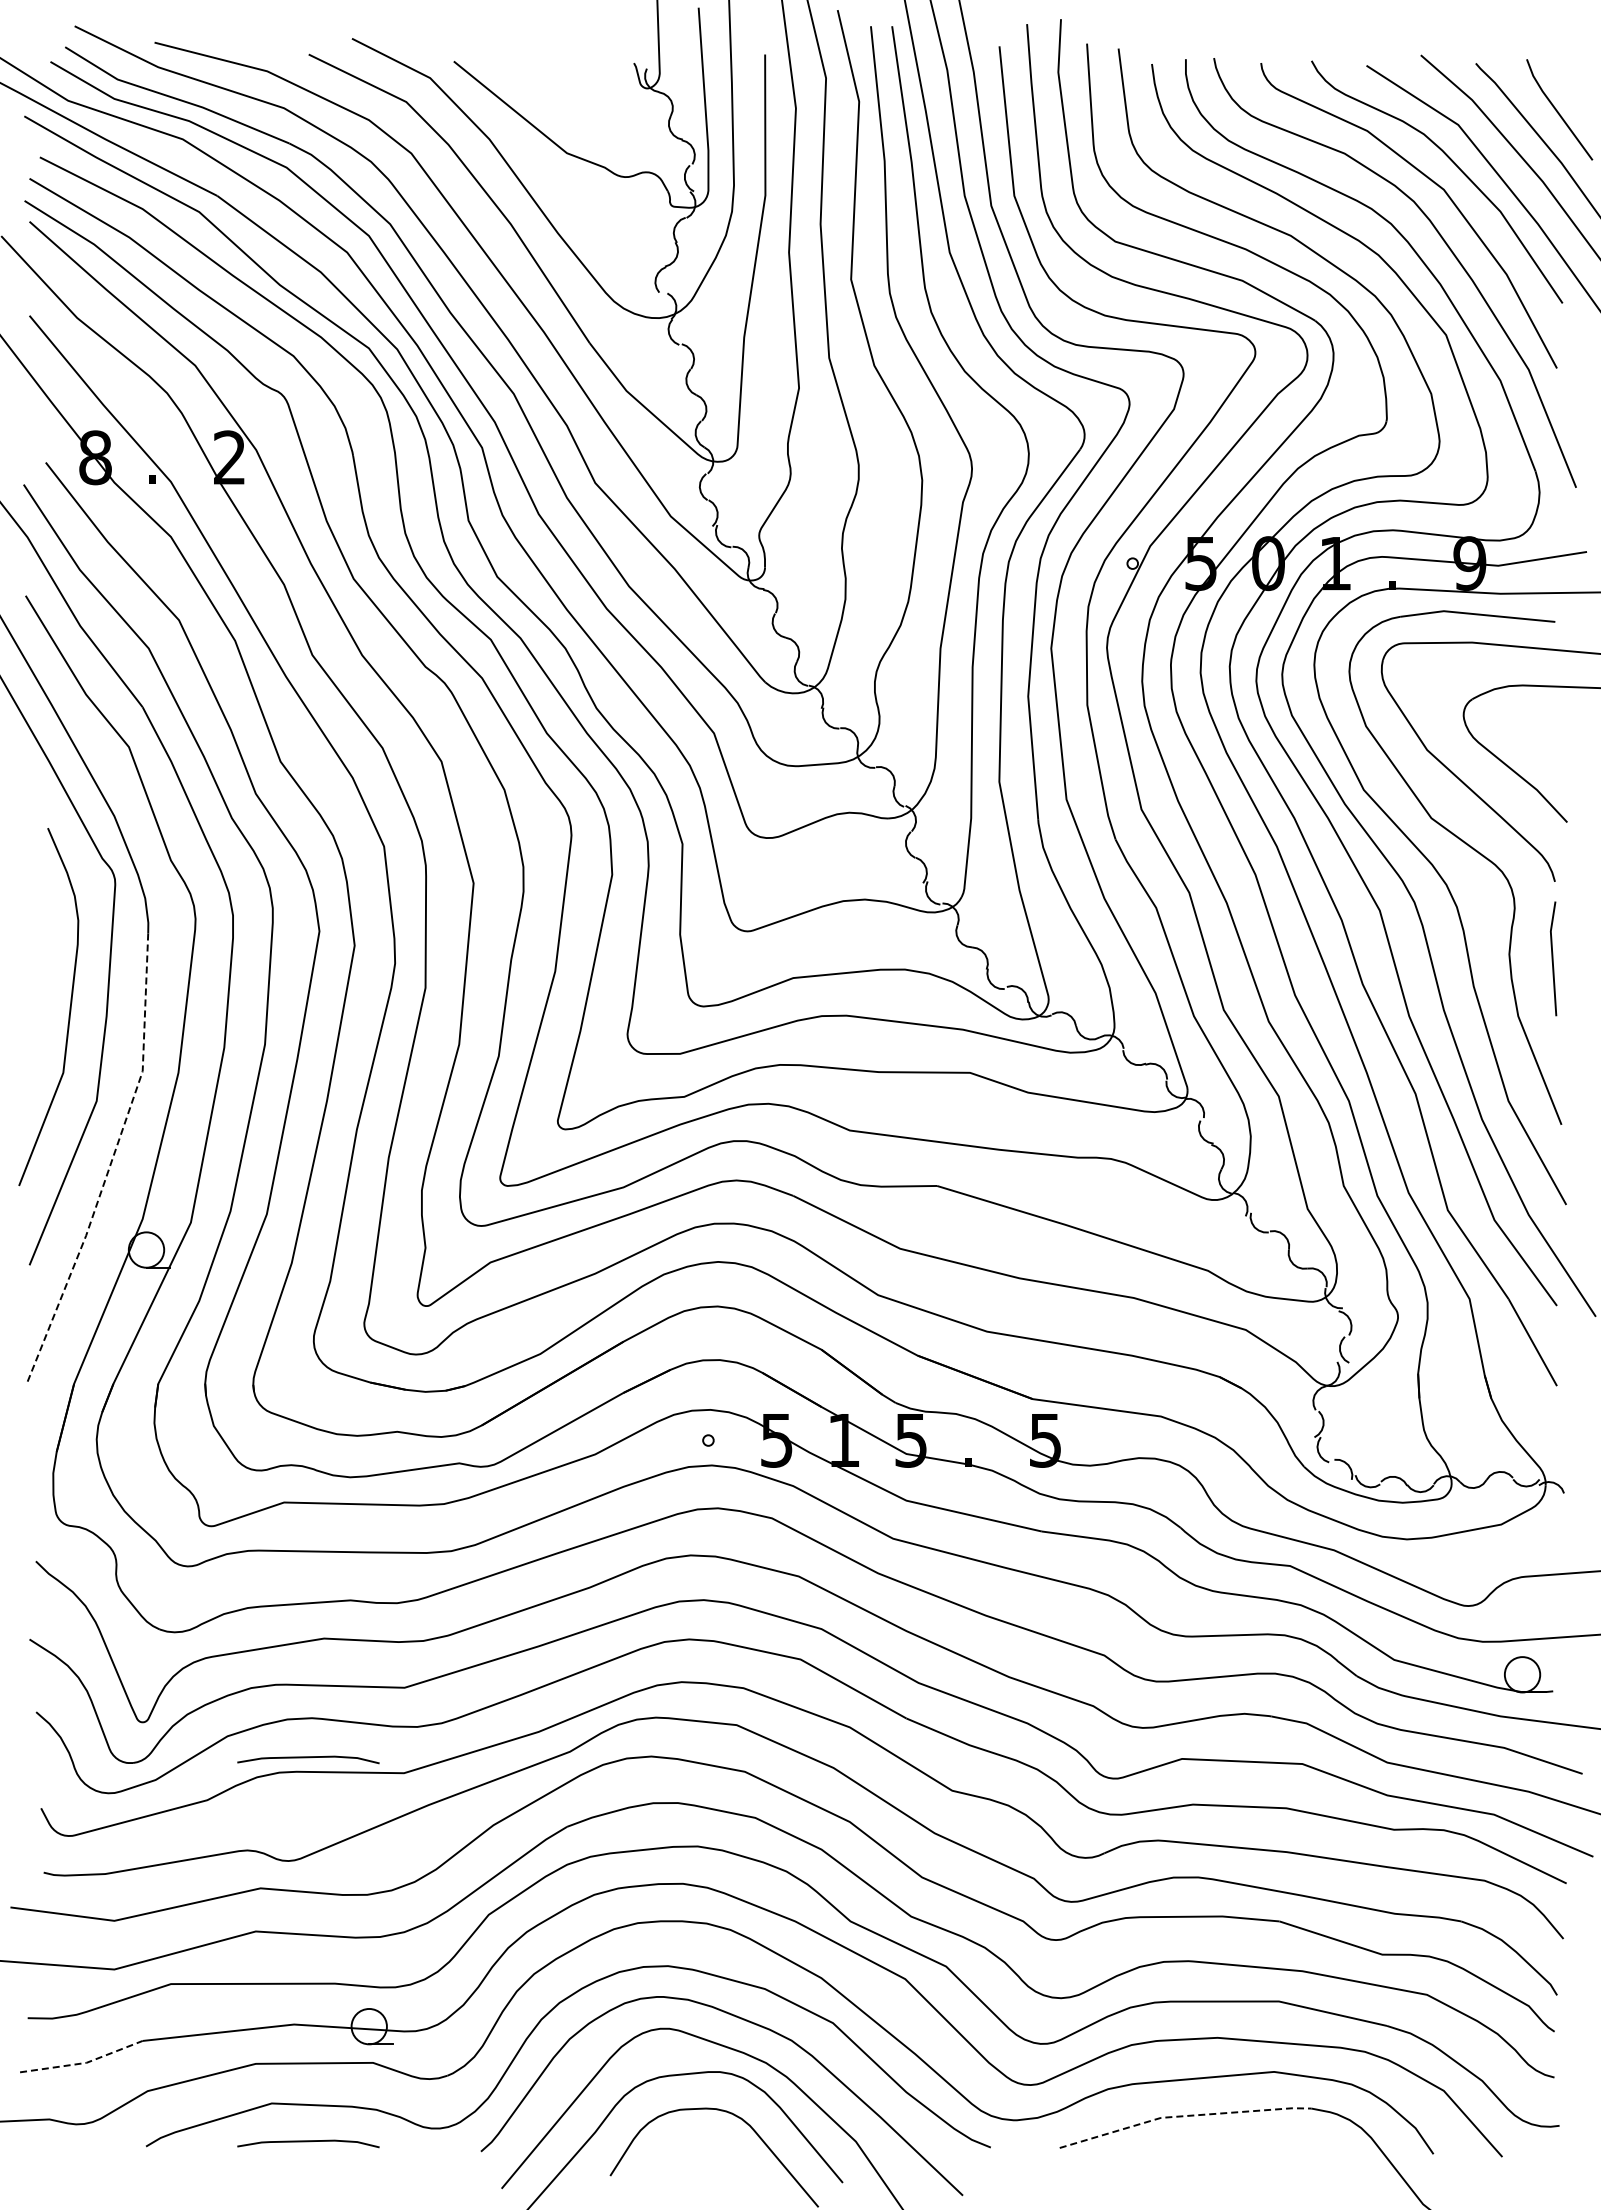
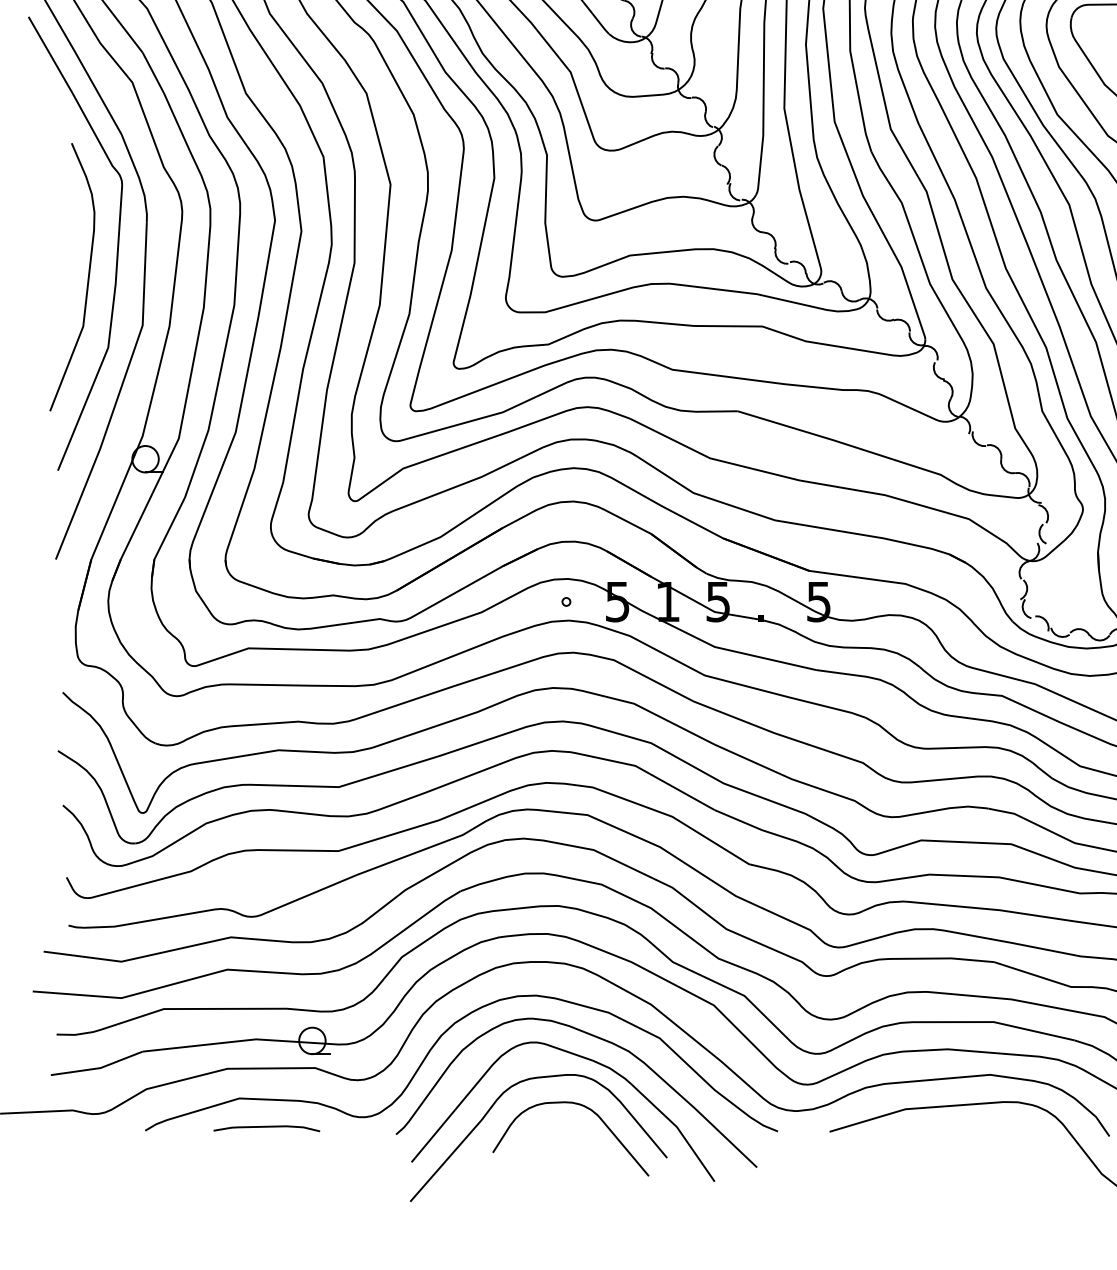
line: (110, 1163) -> (118, 394), dashed -> solid
curve: (308, 1758) -> (266, 840), removed
line: (83, 2063) -> (98, 1068), dashed -> solid
line: (1183, 2116) -> (922, 1108), dashed -> solid

